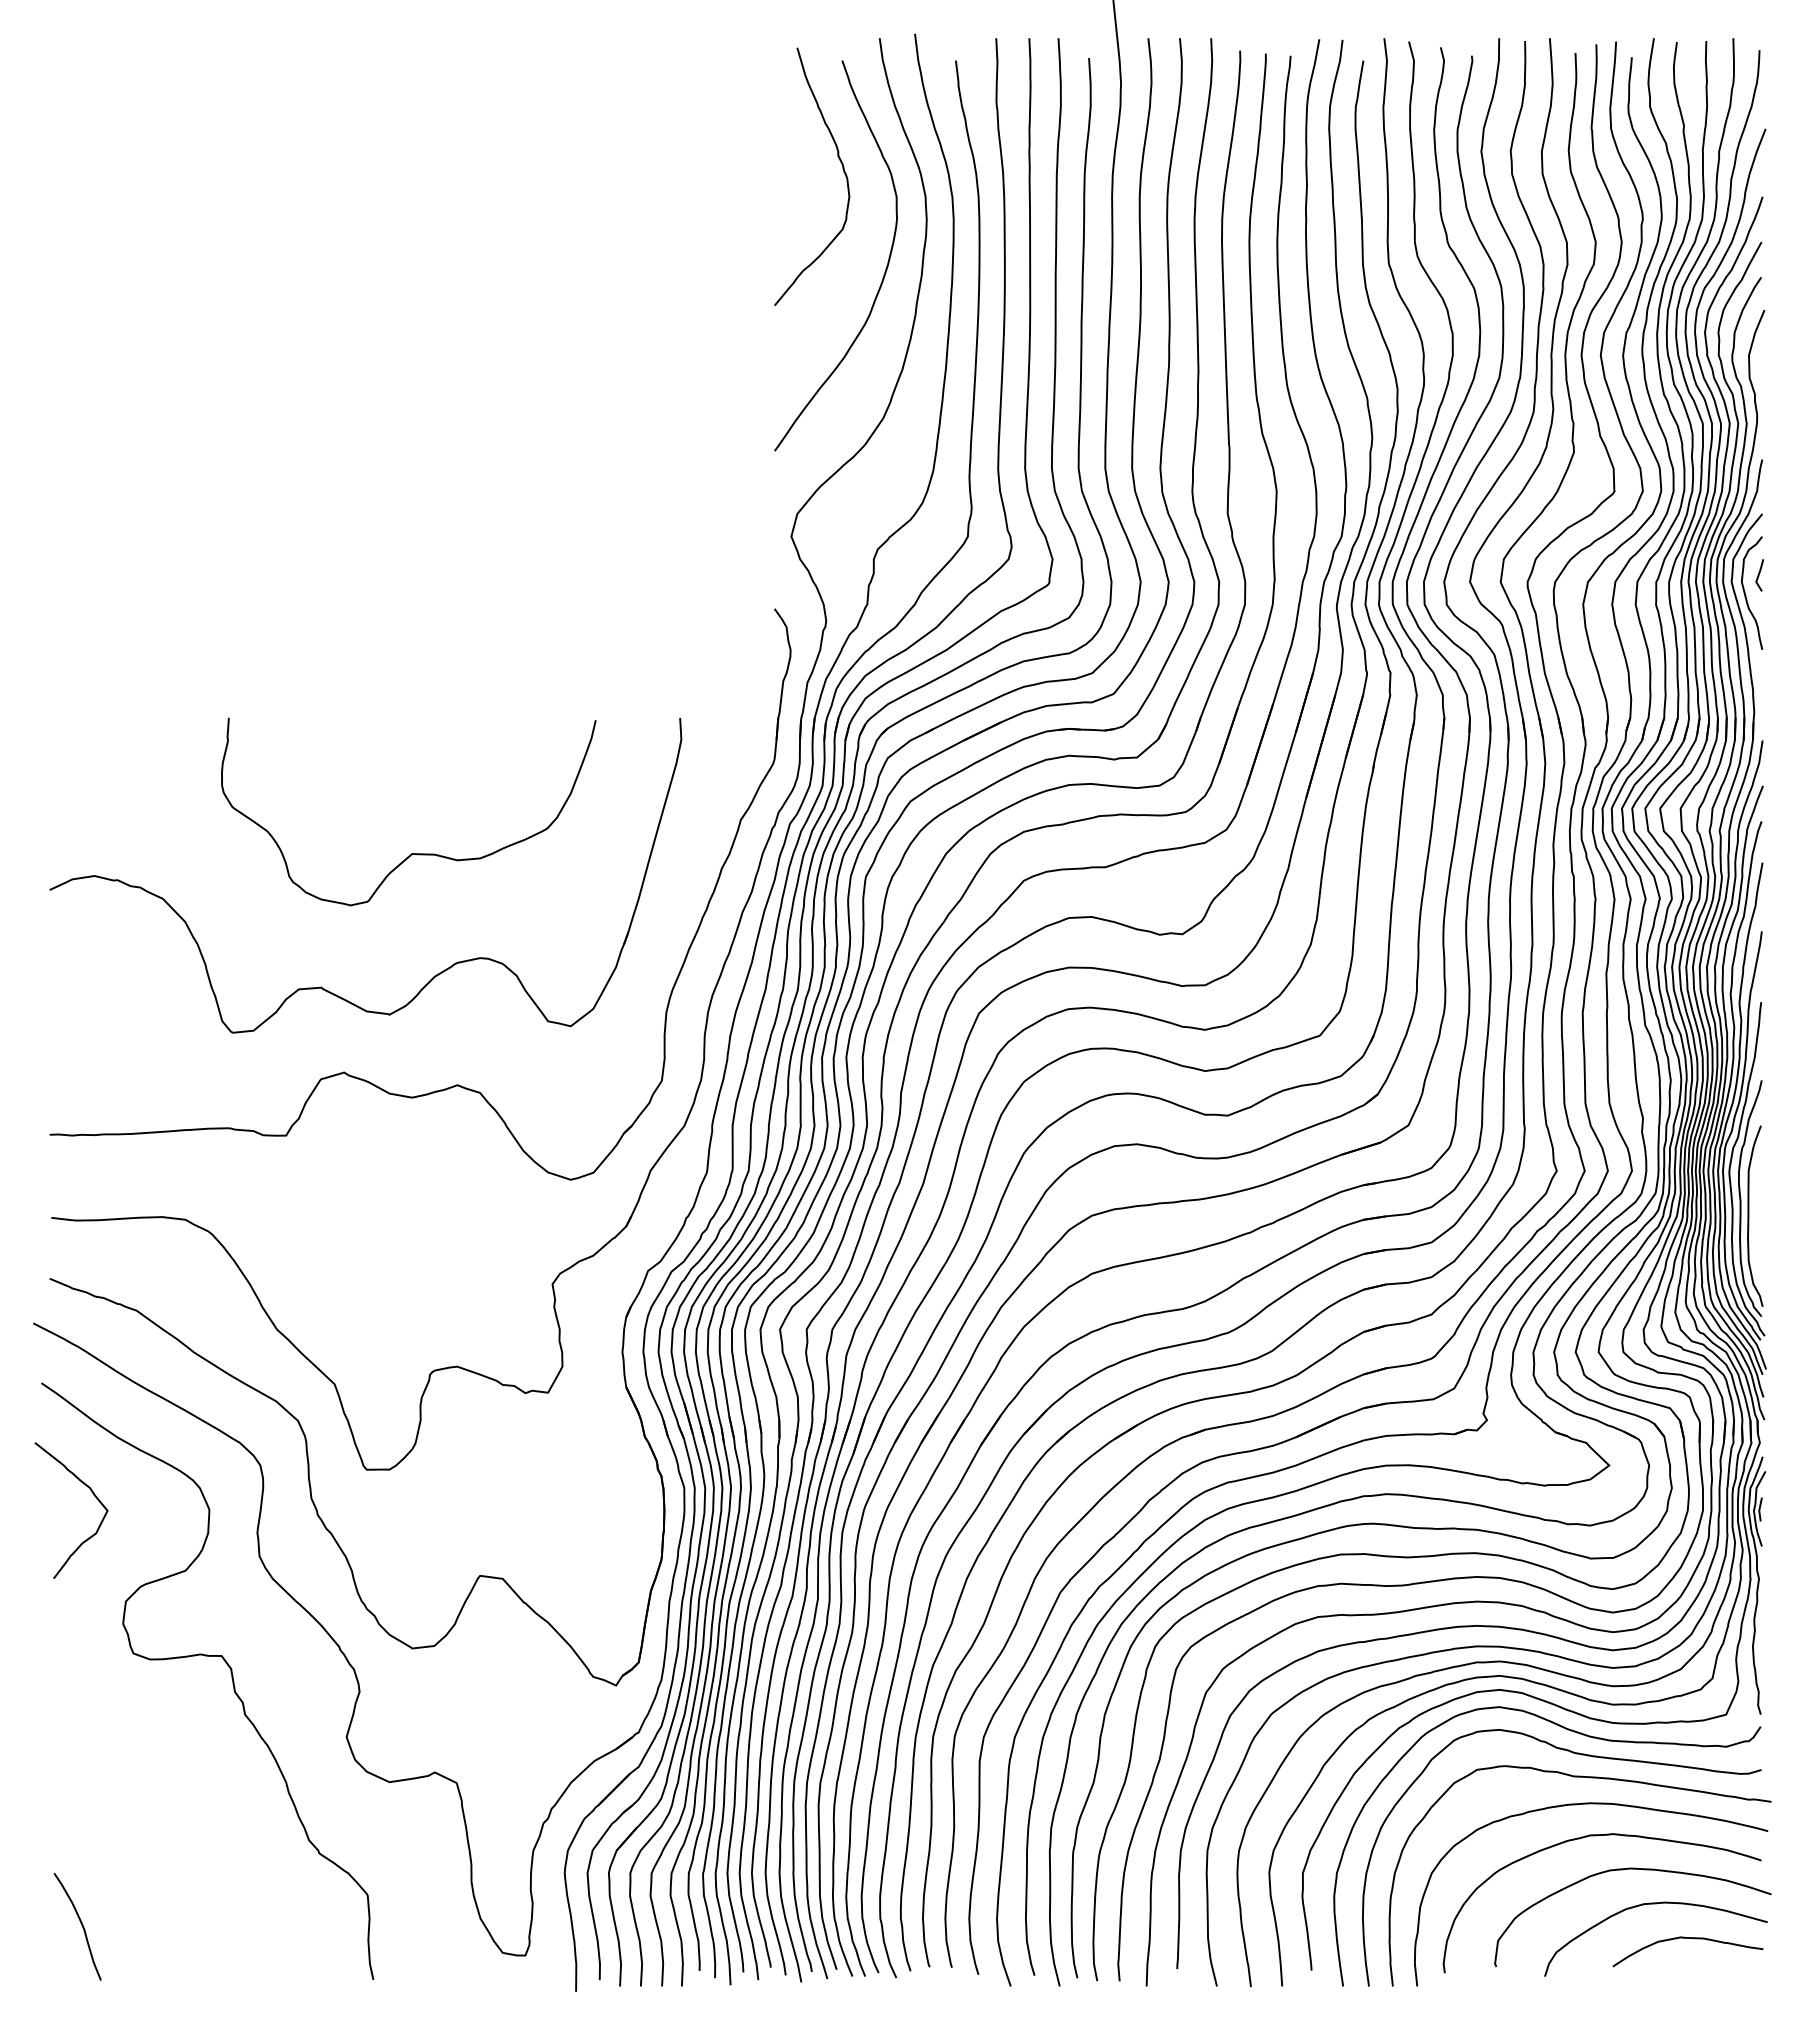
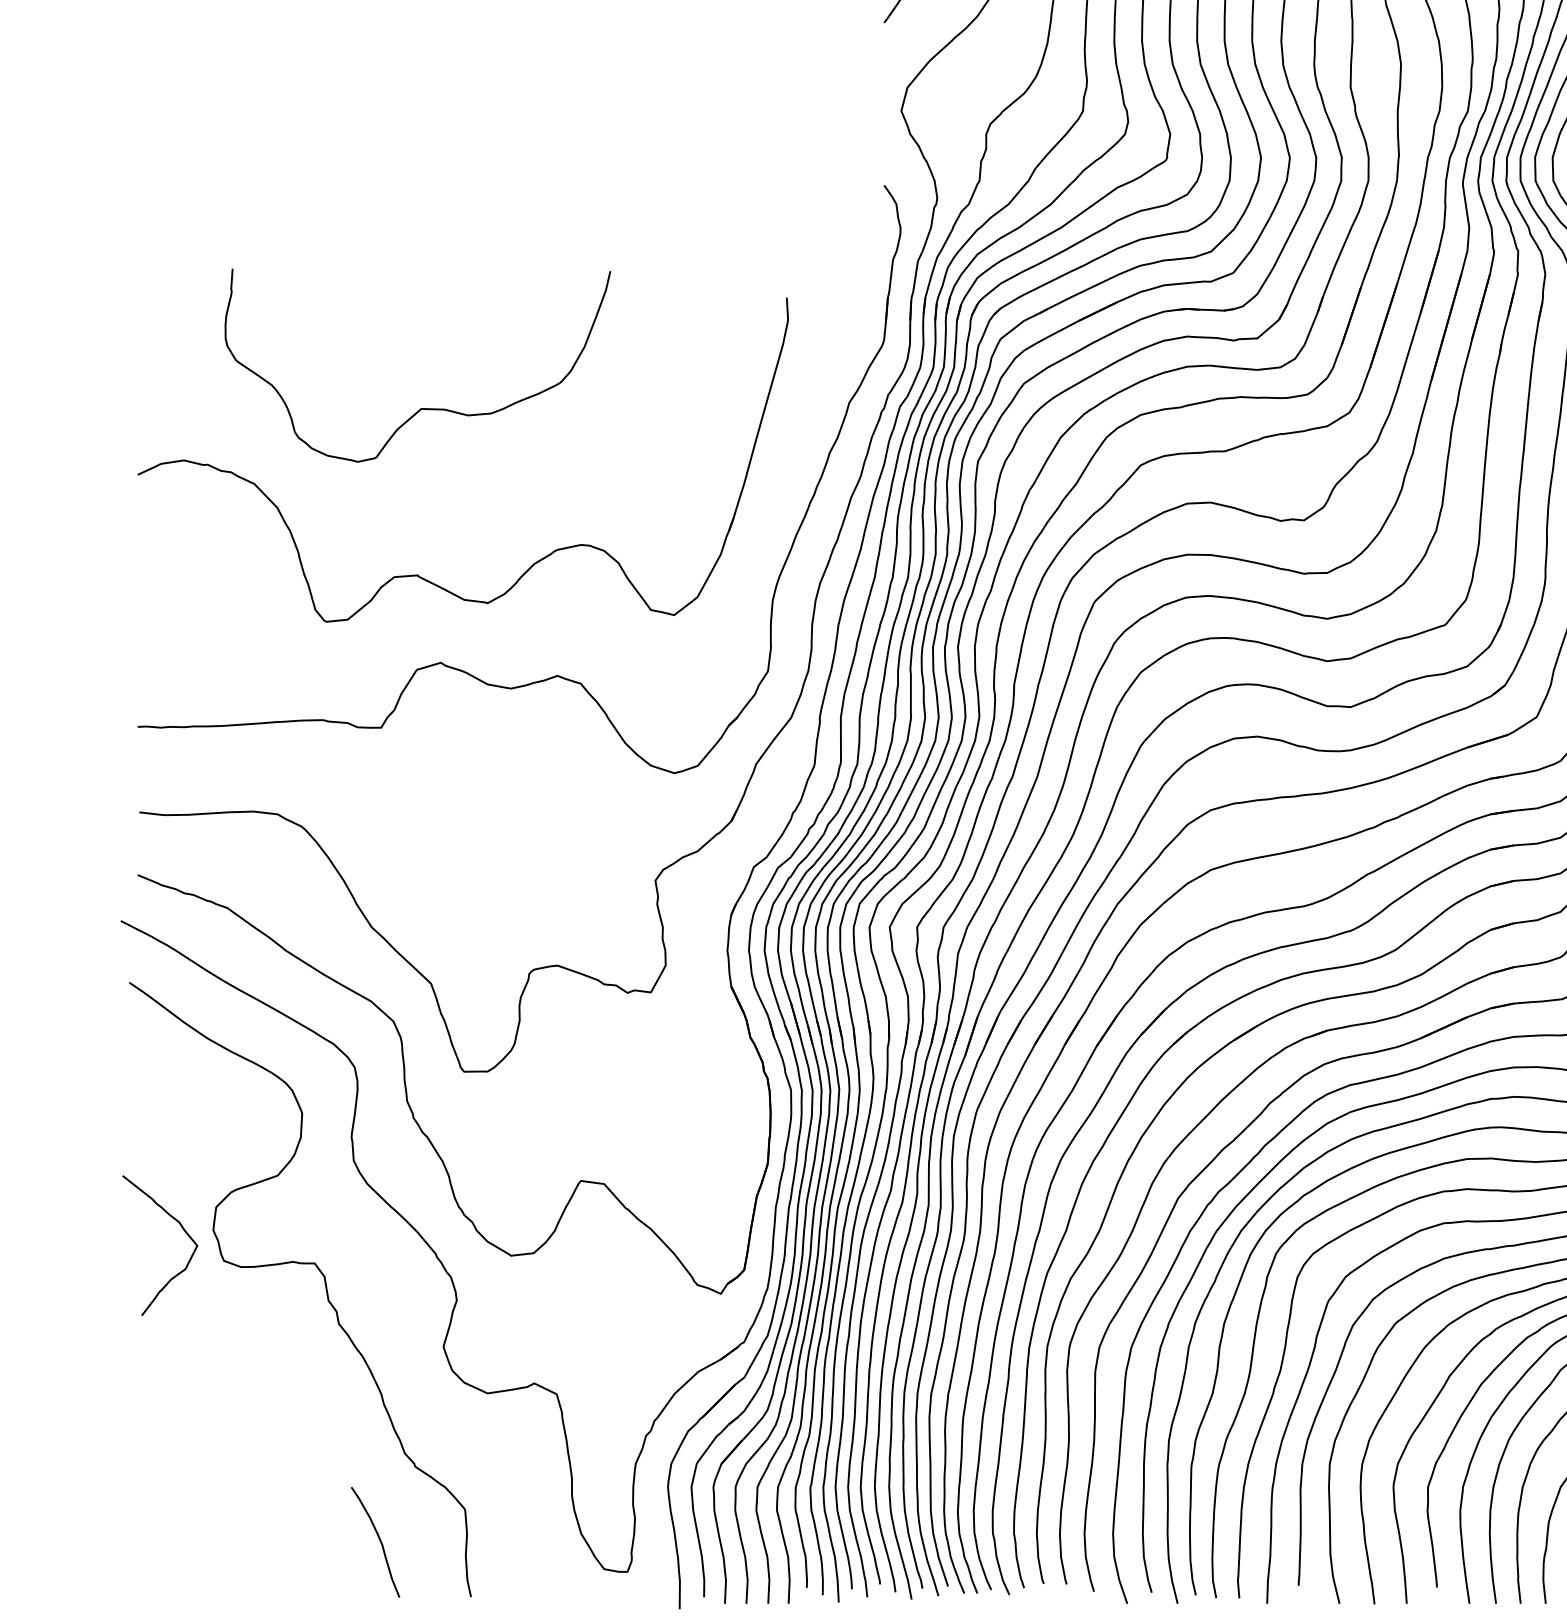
curve: (411, 853) -> (420, 408), moved
curve: (93, 1495) -> (182, 1230), moved
curve: (81, 1925) -> (379, 1540), moved

